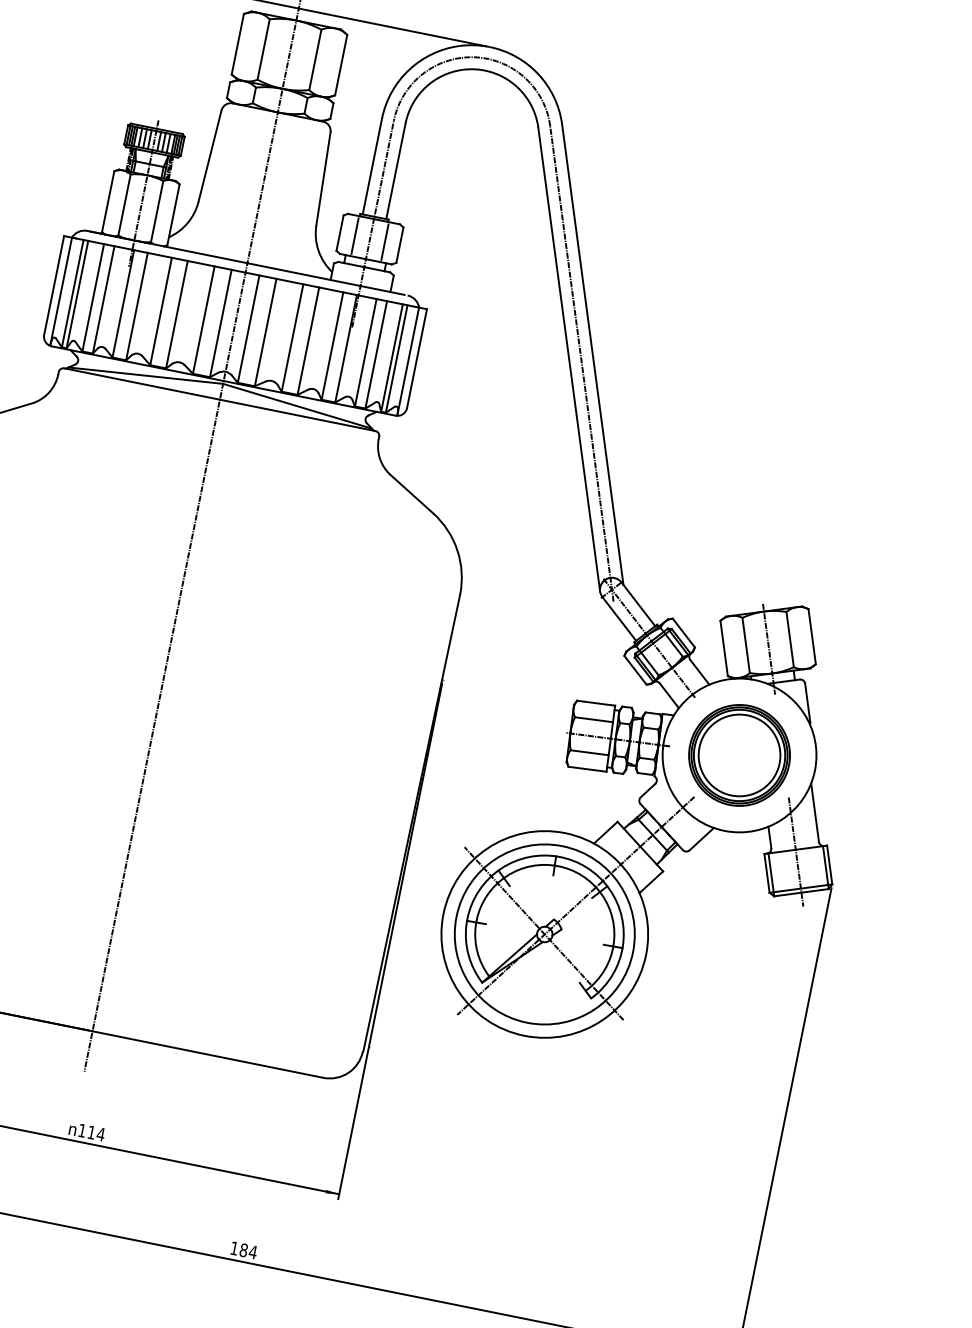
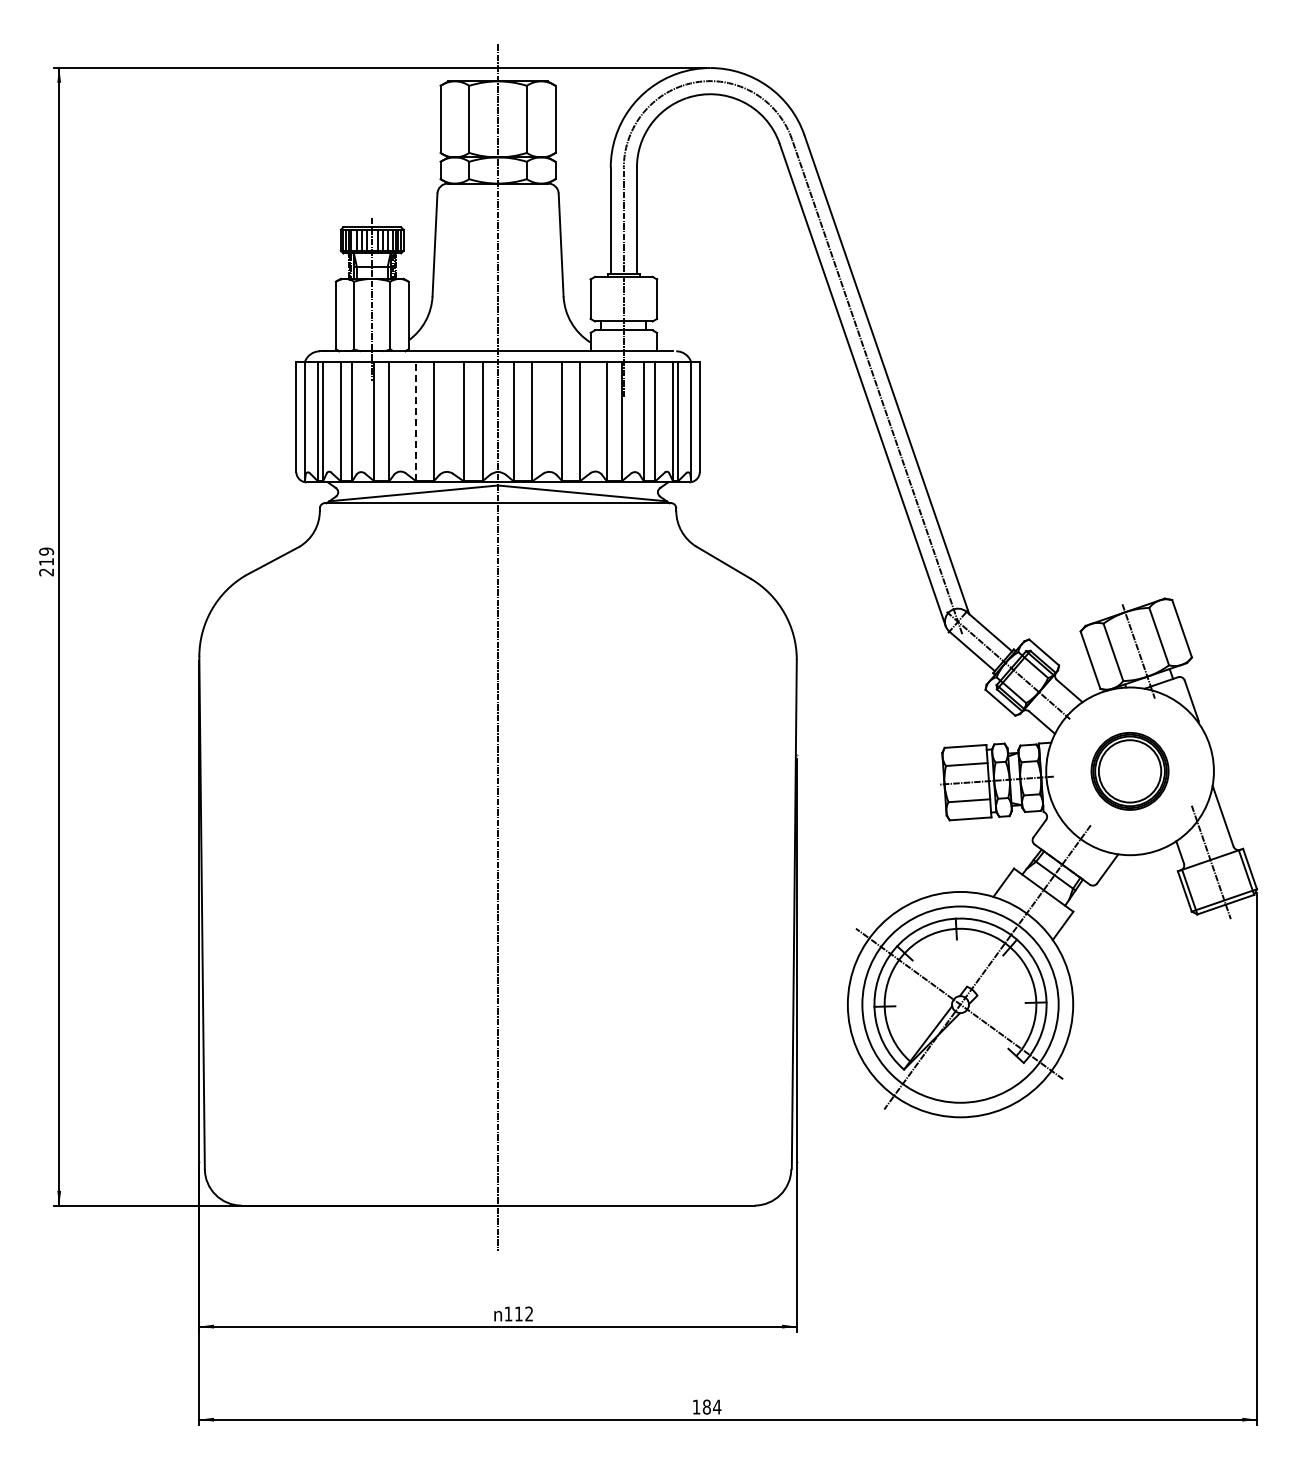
line: (355, 235) -> (607, 298), removed
line: (385, 241) -> (640, 298), removed
line: (161, 311) -> (416, 421), solid -> dashed
part: (739, 755) -> (1129, 771), size x0.7
text: (101, 1134) -> (529, 1313), 114 -> 112

